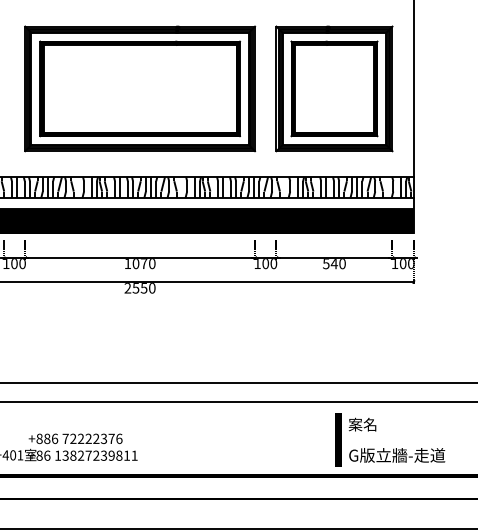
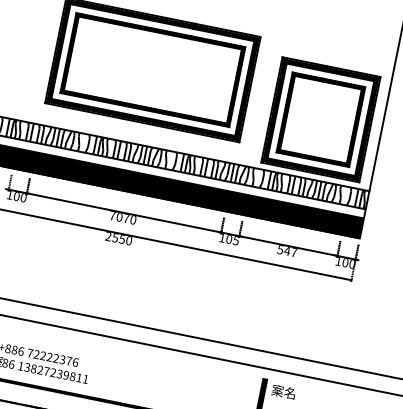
part: (334, 88) -> (321, 119), moved
text: (127, 263) -> (112, 215), 1070 -> 7070
text: (273, 264) -> (235, 241), 100 -> 105
text: (342, 264) -> (294, 253), 540 -> 547

